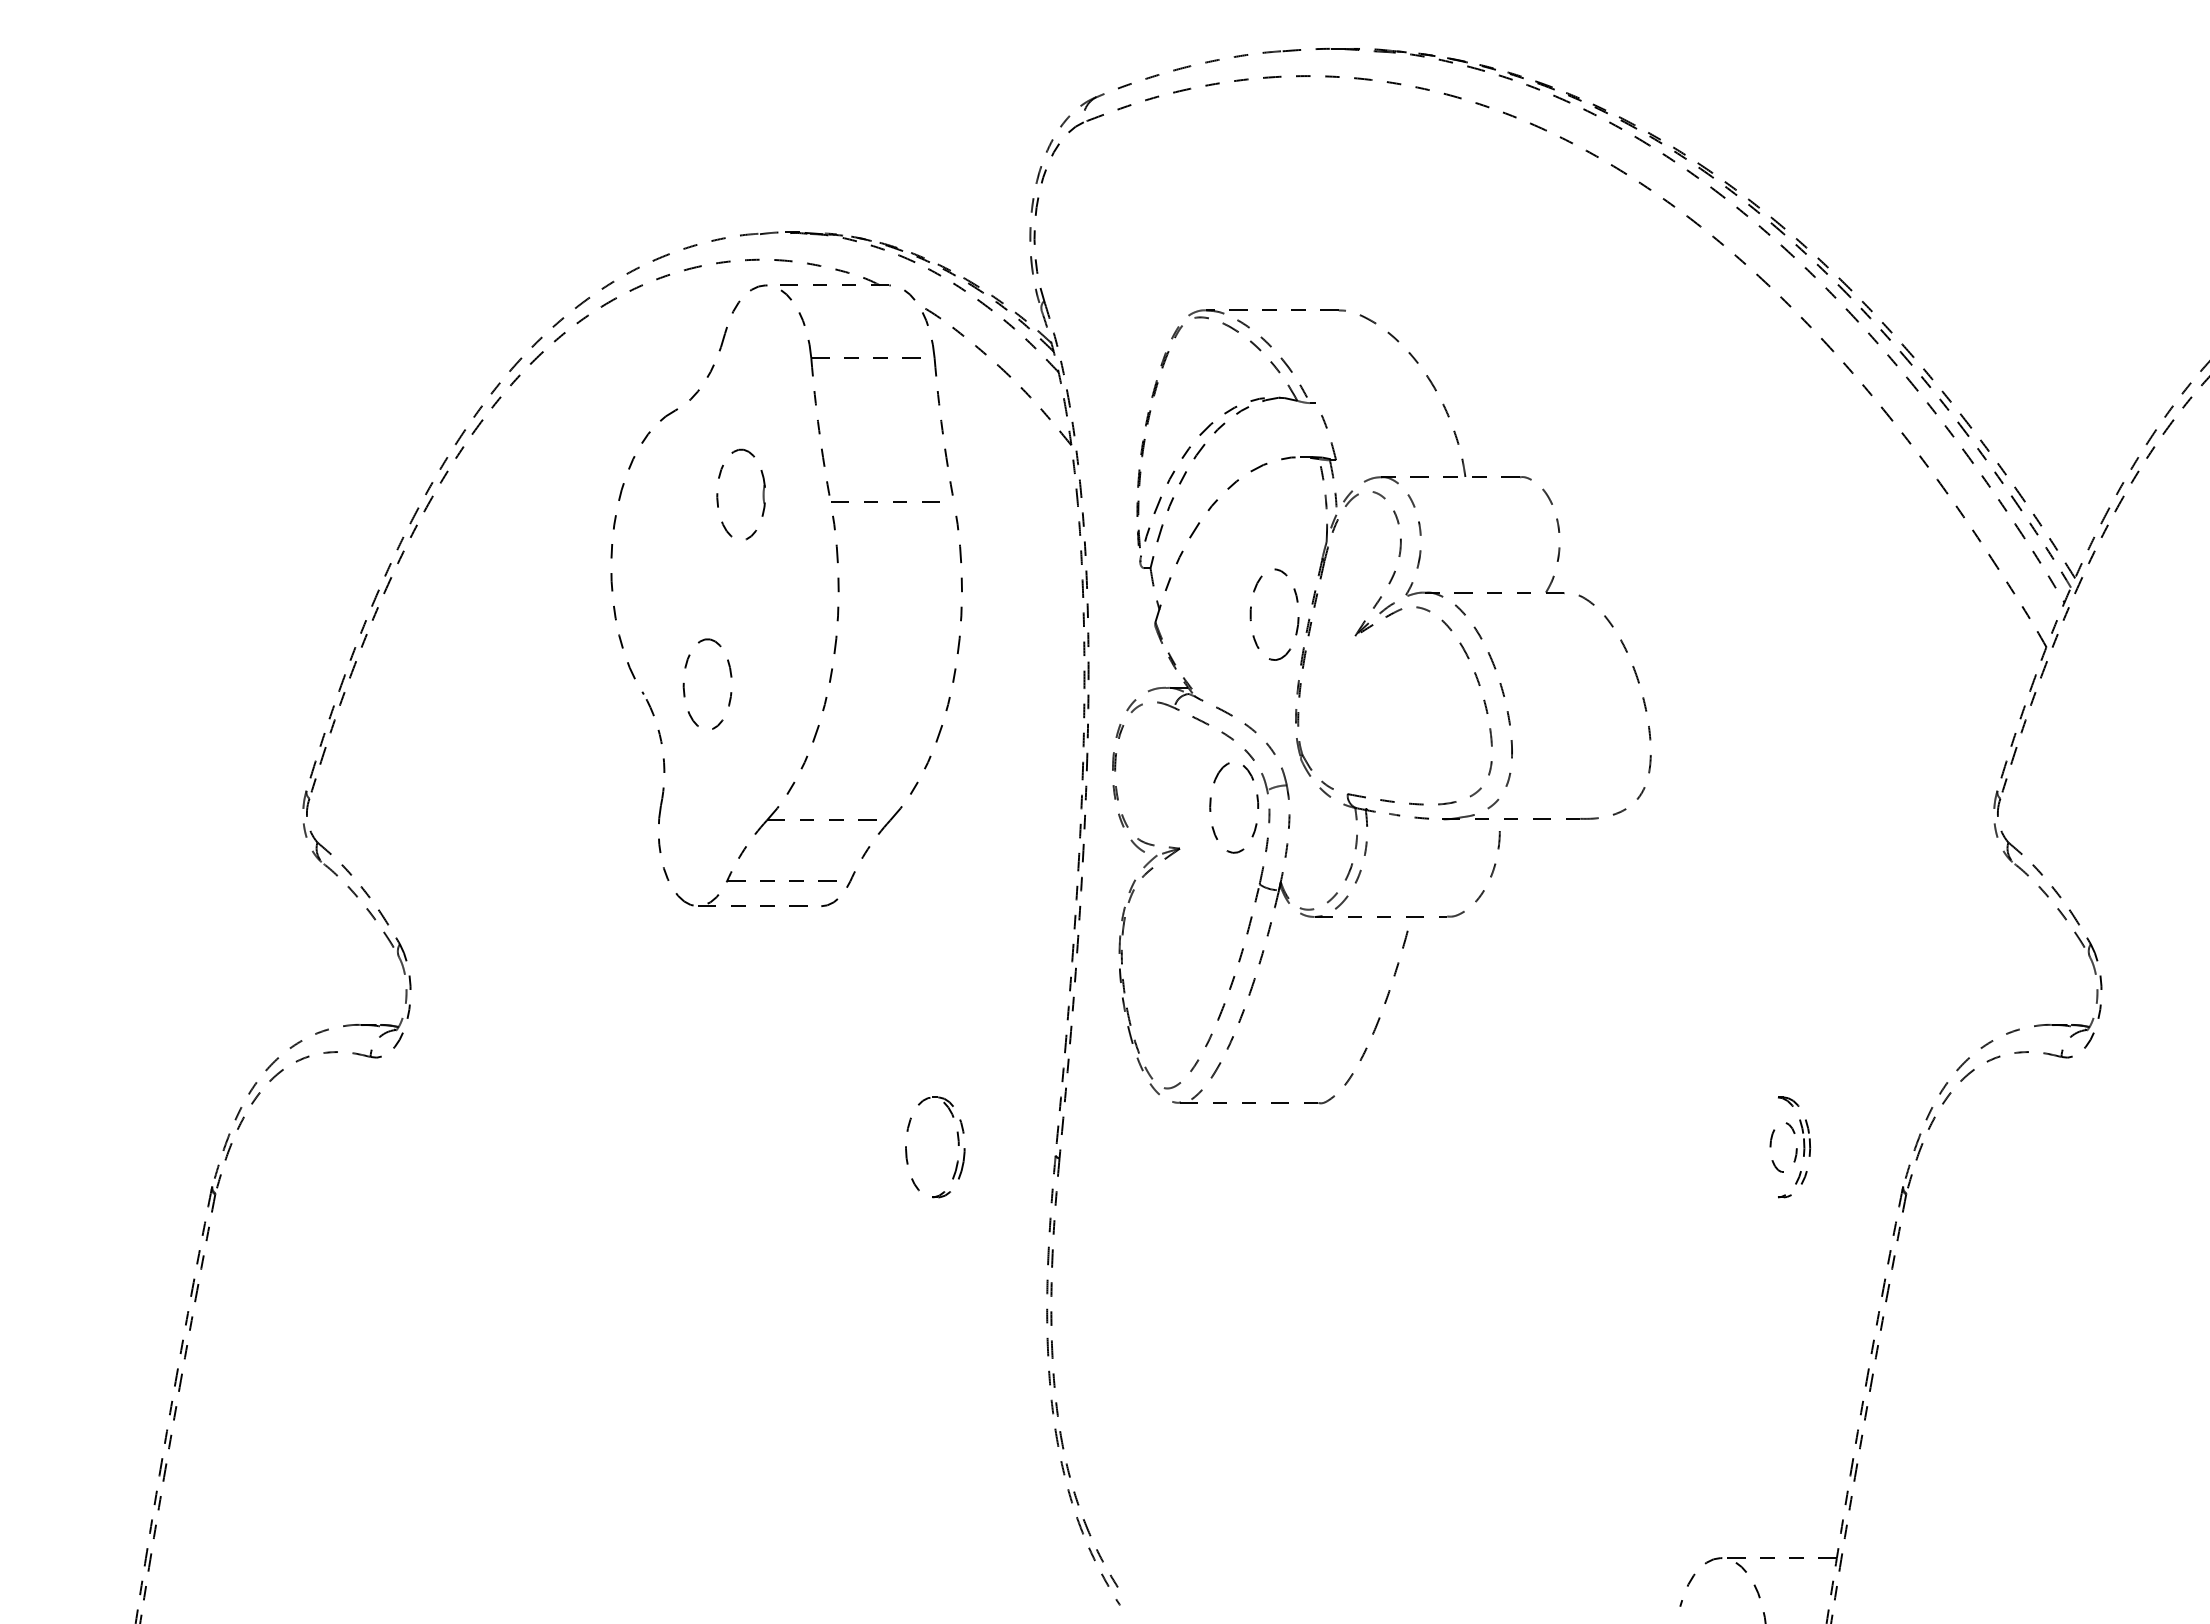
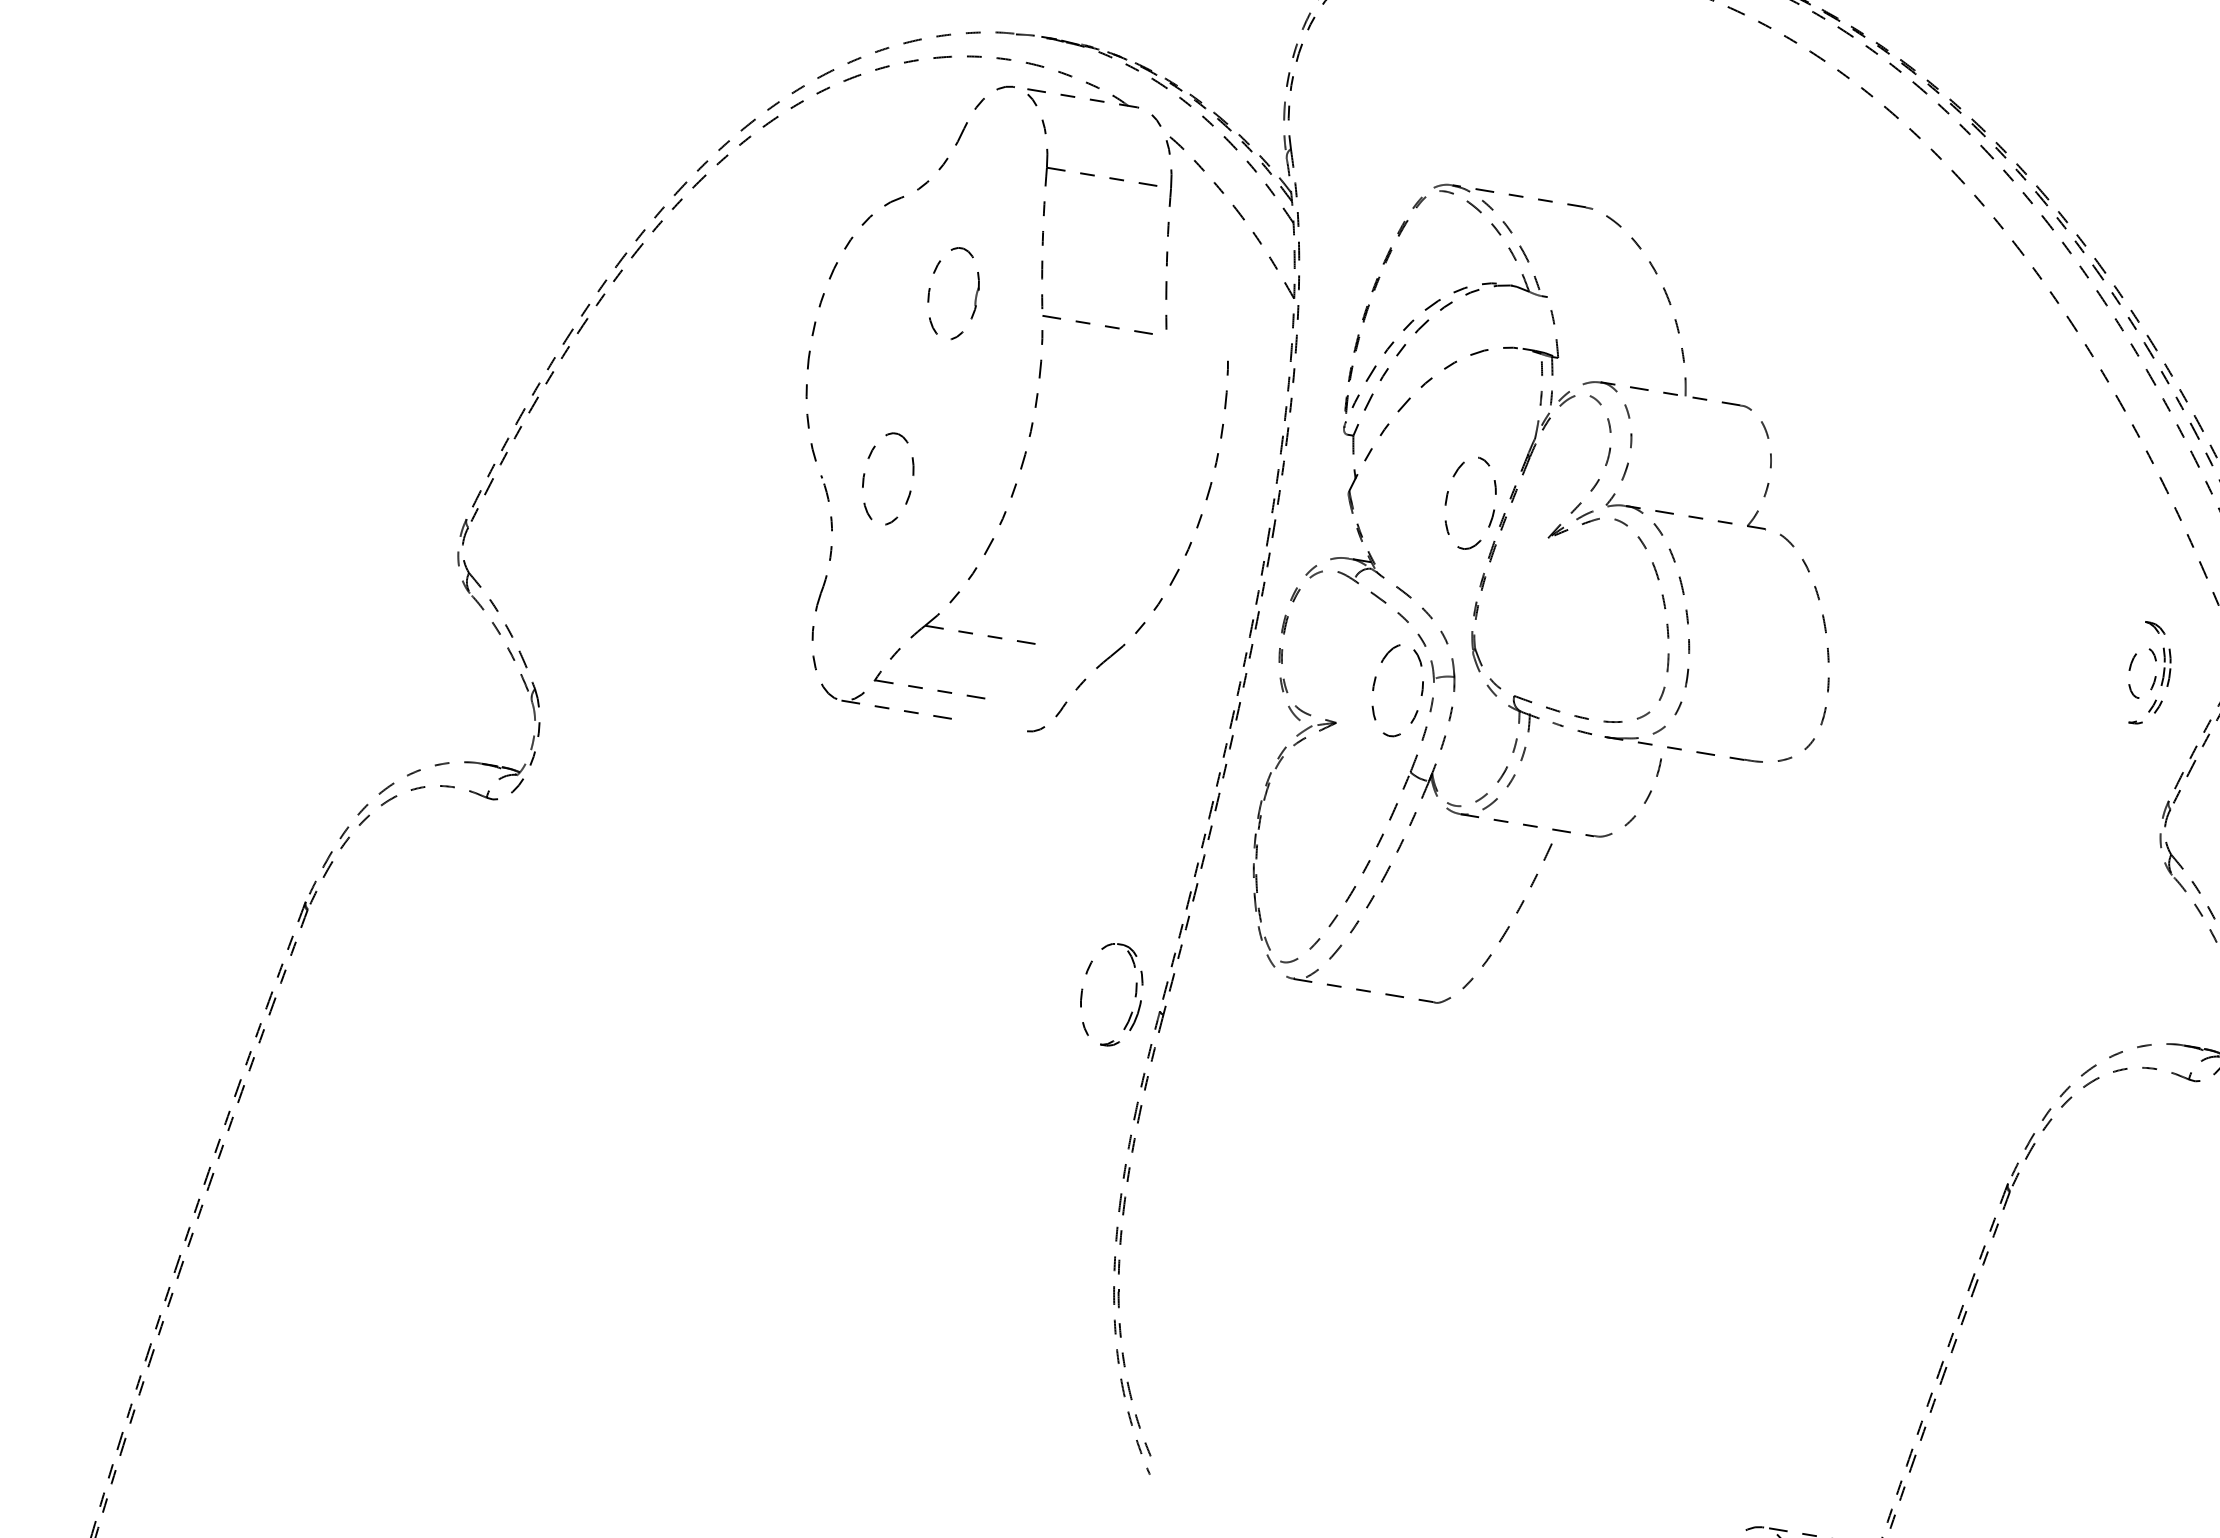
part: (940, 726) -> (1176, 570), moved
part: (957, 1145) -> (1134, 996), moved
part: (1790, 1147) -> (2149, 674), moved

